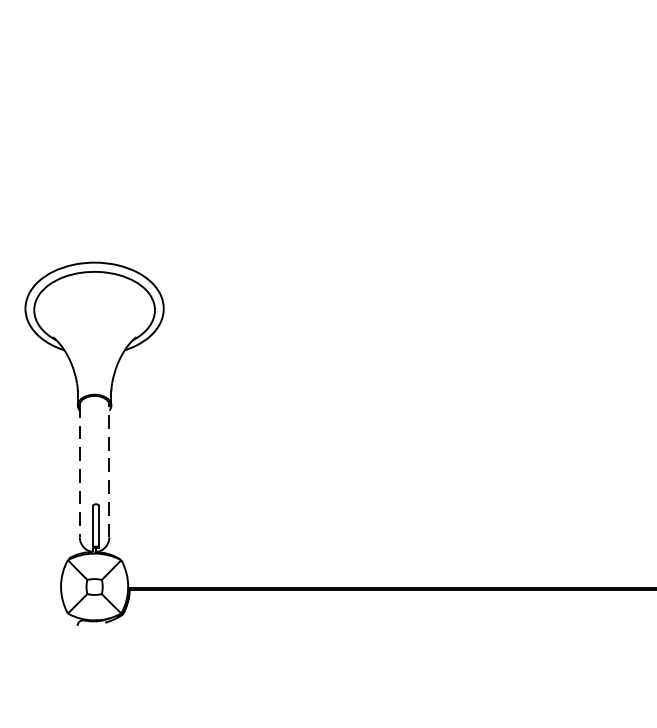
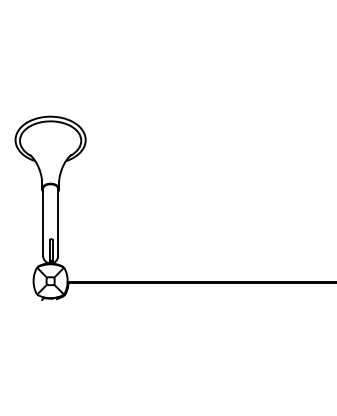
line: (80, 471) -> (43, 222), dashed -> solid
line: (110, 471) -> (58, 222), dashed -> solid

